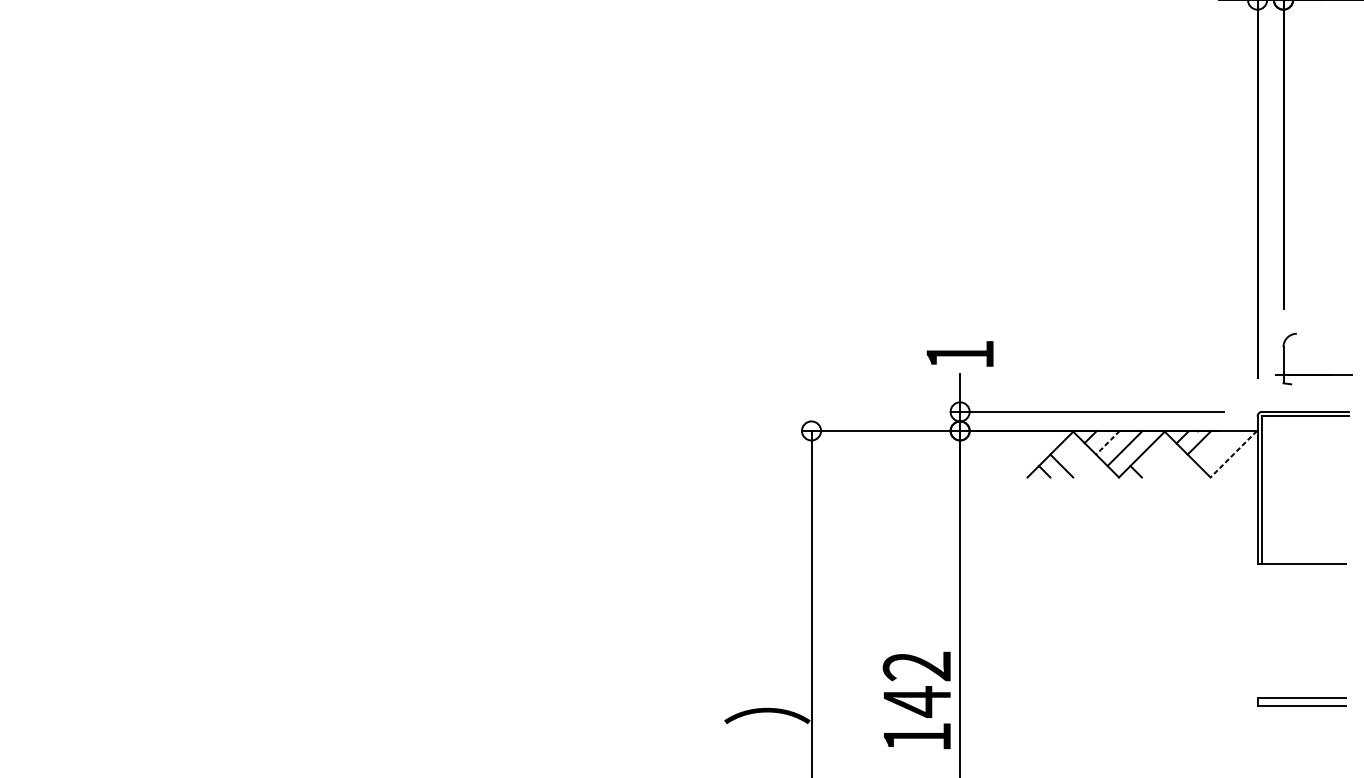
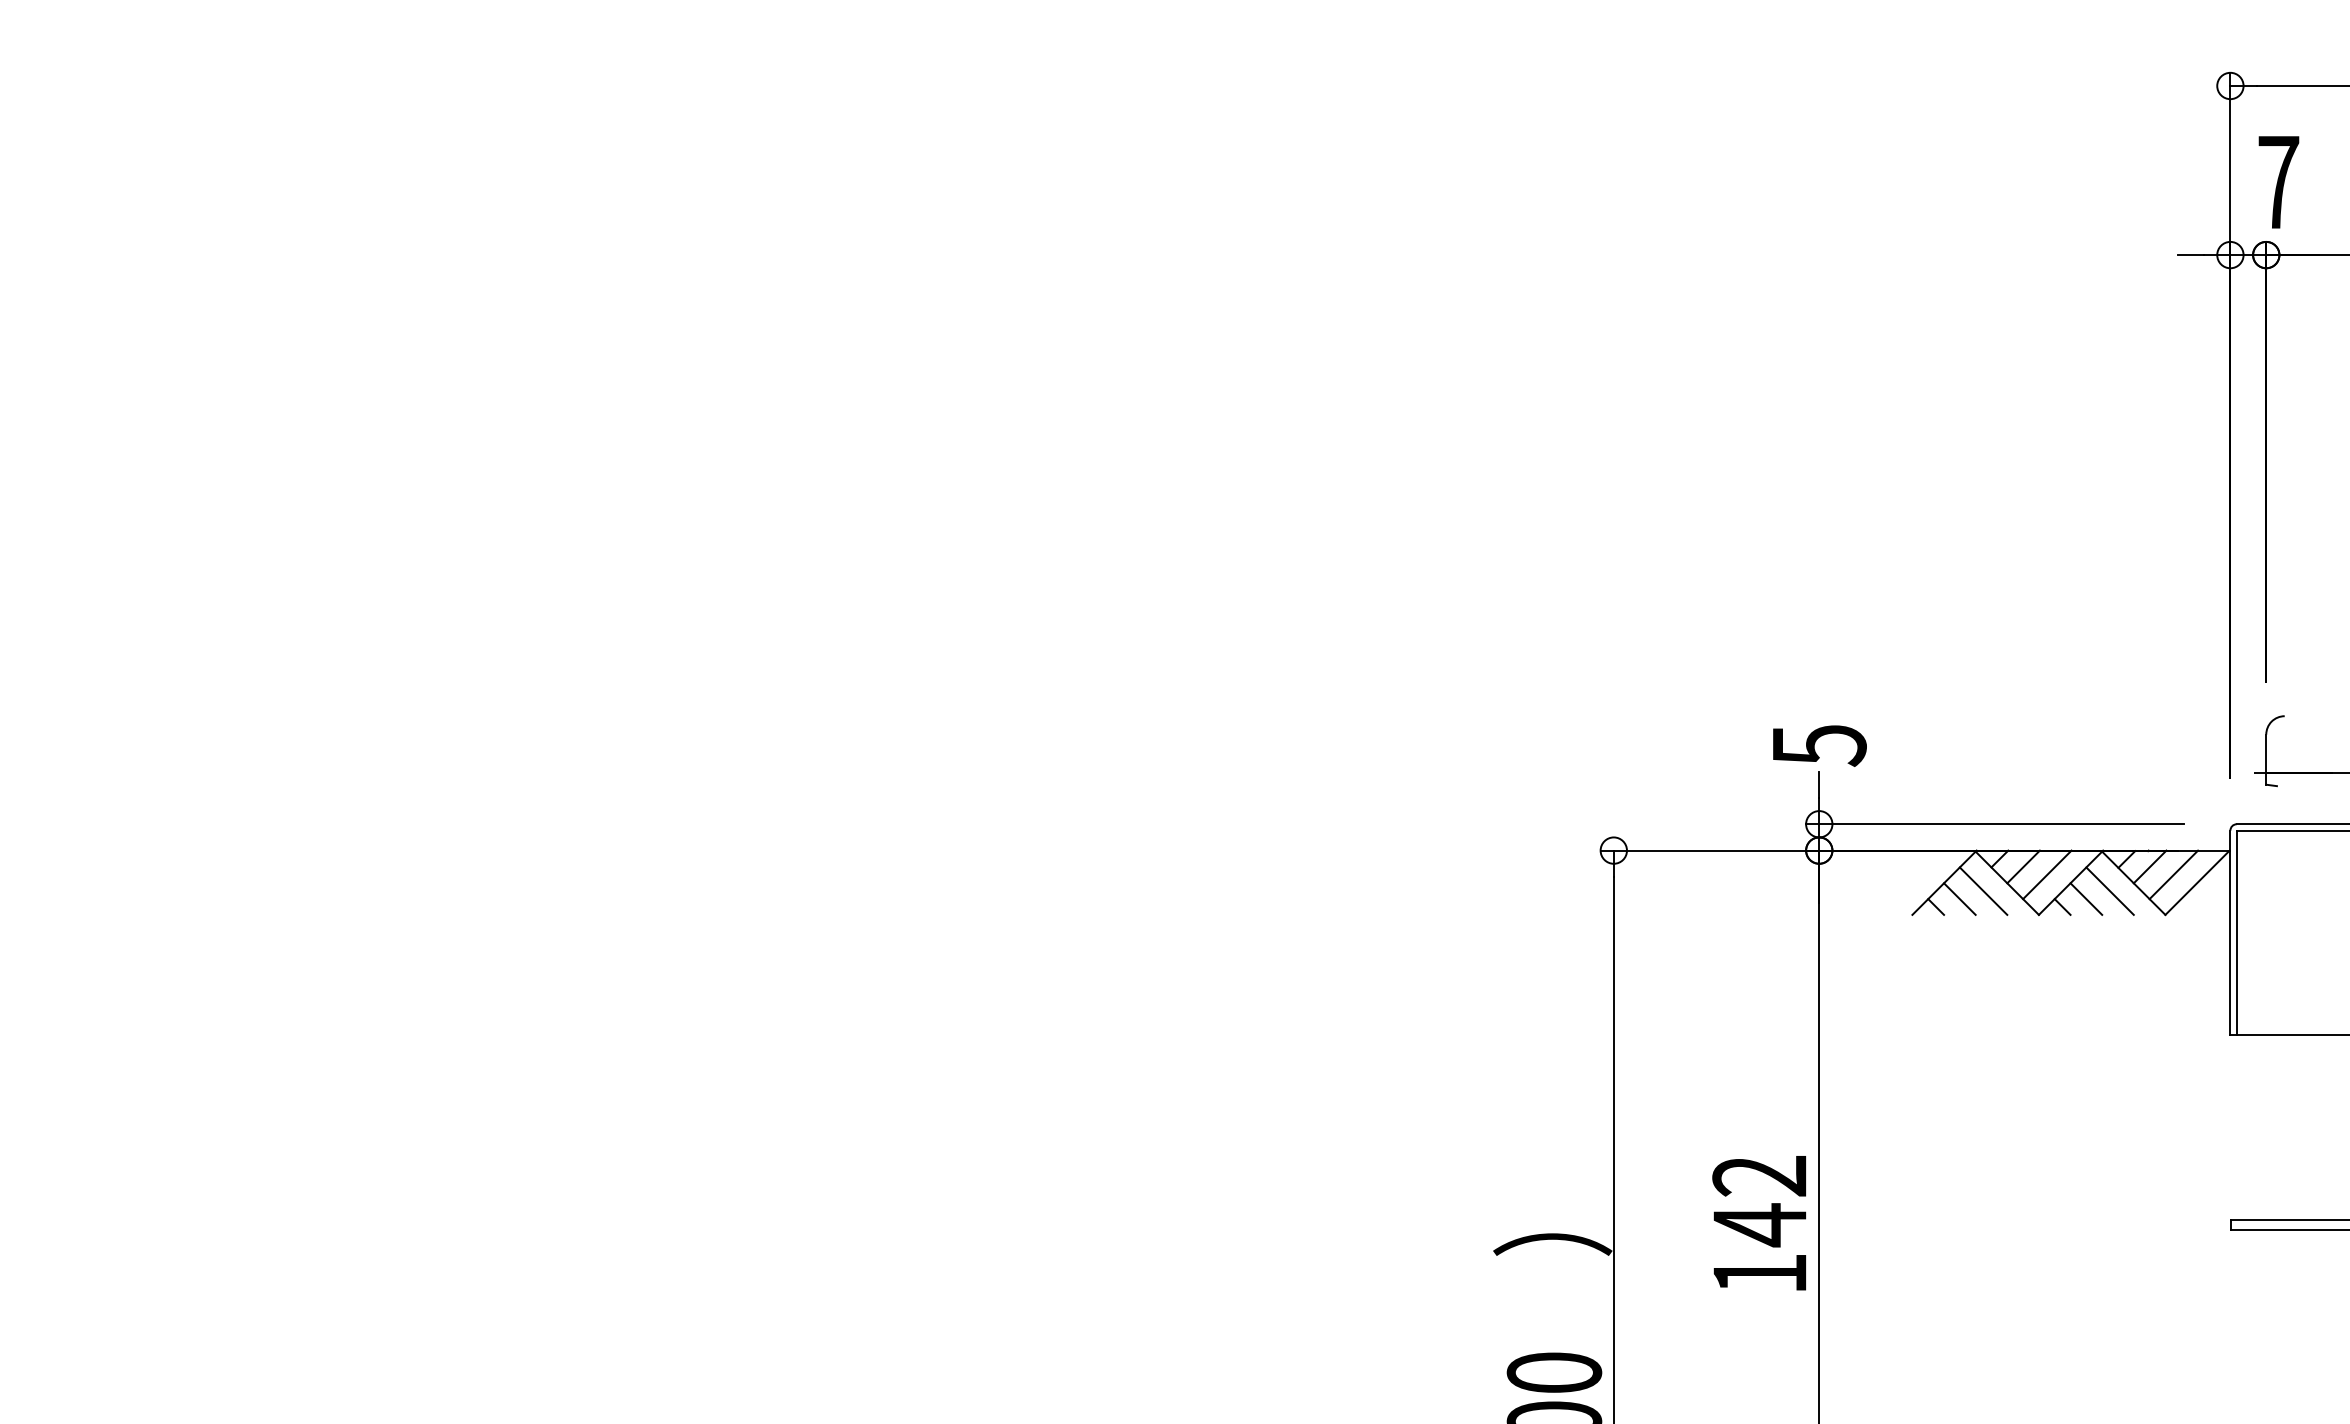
text: (960, 354) -> (1819, 745), 1 -> 5
line: (1107, 443) -> (2023, 867), dashed -> solid
line: (1216, 448) -> (2173, 874), added
line: (1233, 454) -> (2197, 883), dashed -> solid
line: (1078, 459) -> (1983, 890), added
line: (1170, 459) -> (2109, 890), added
line: (1153, 465) -> (2086, 898), added

